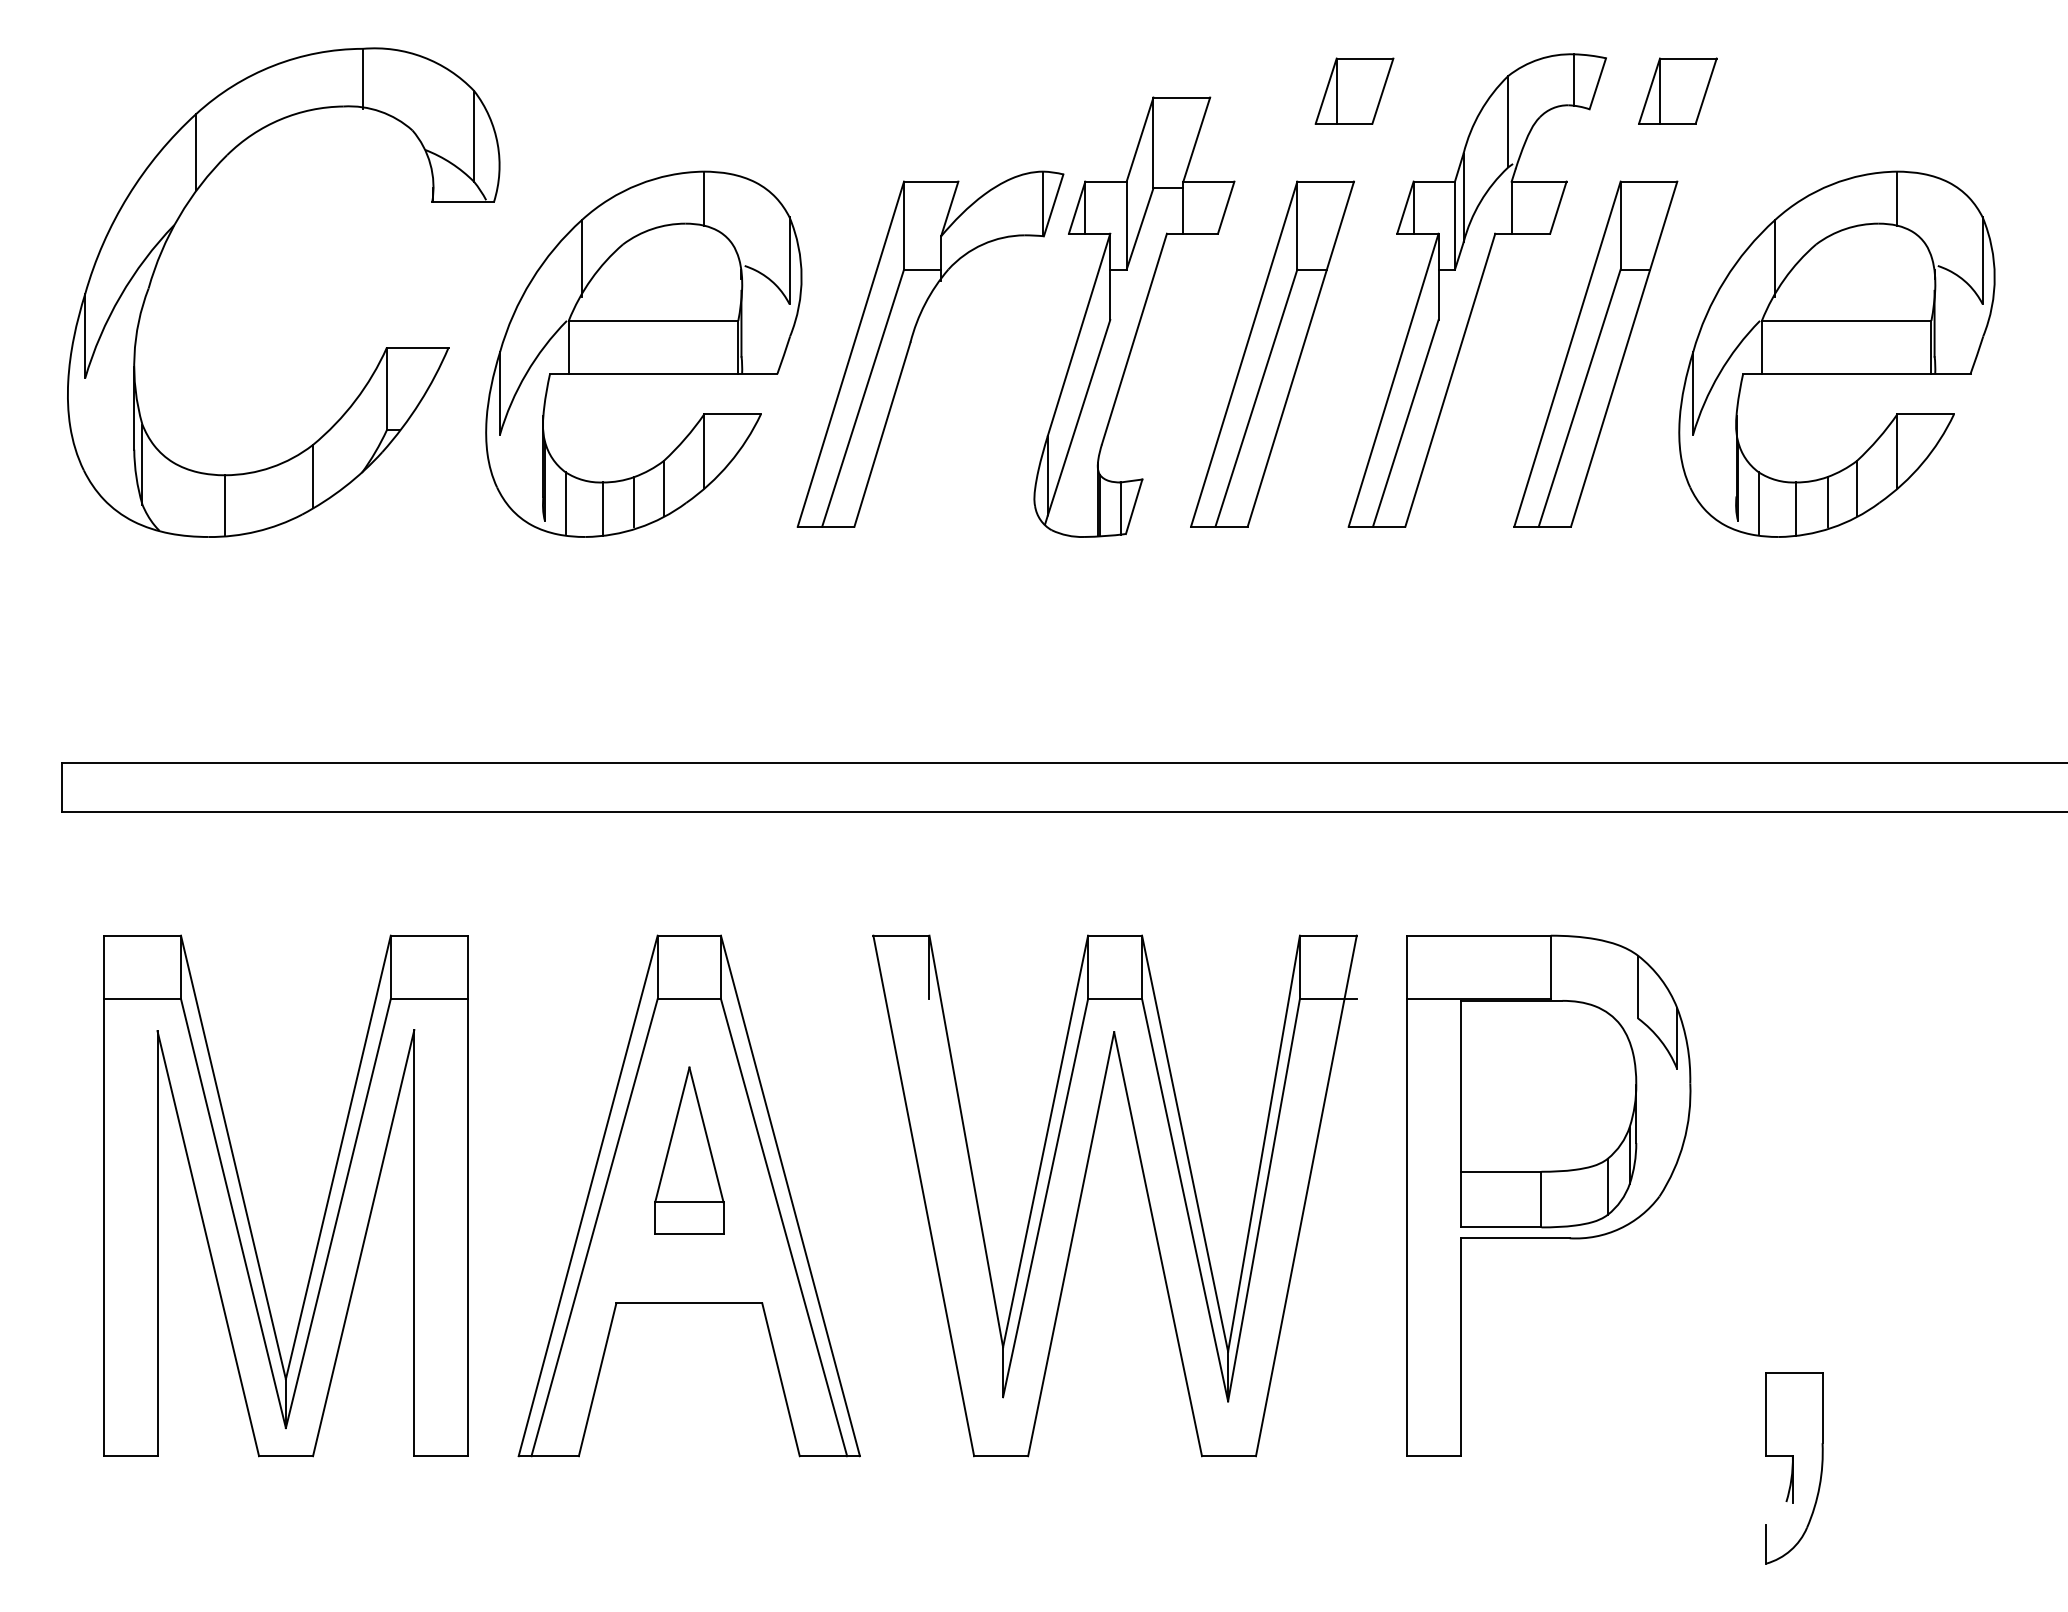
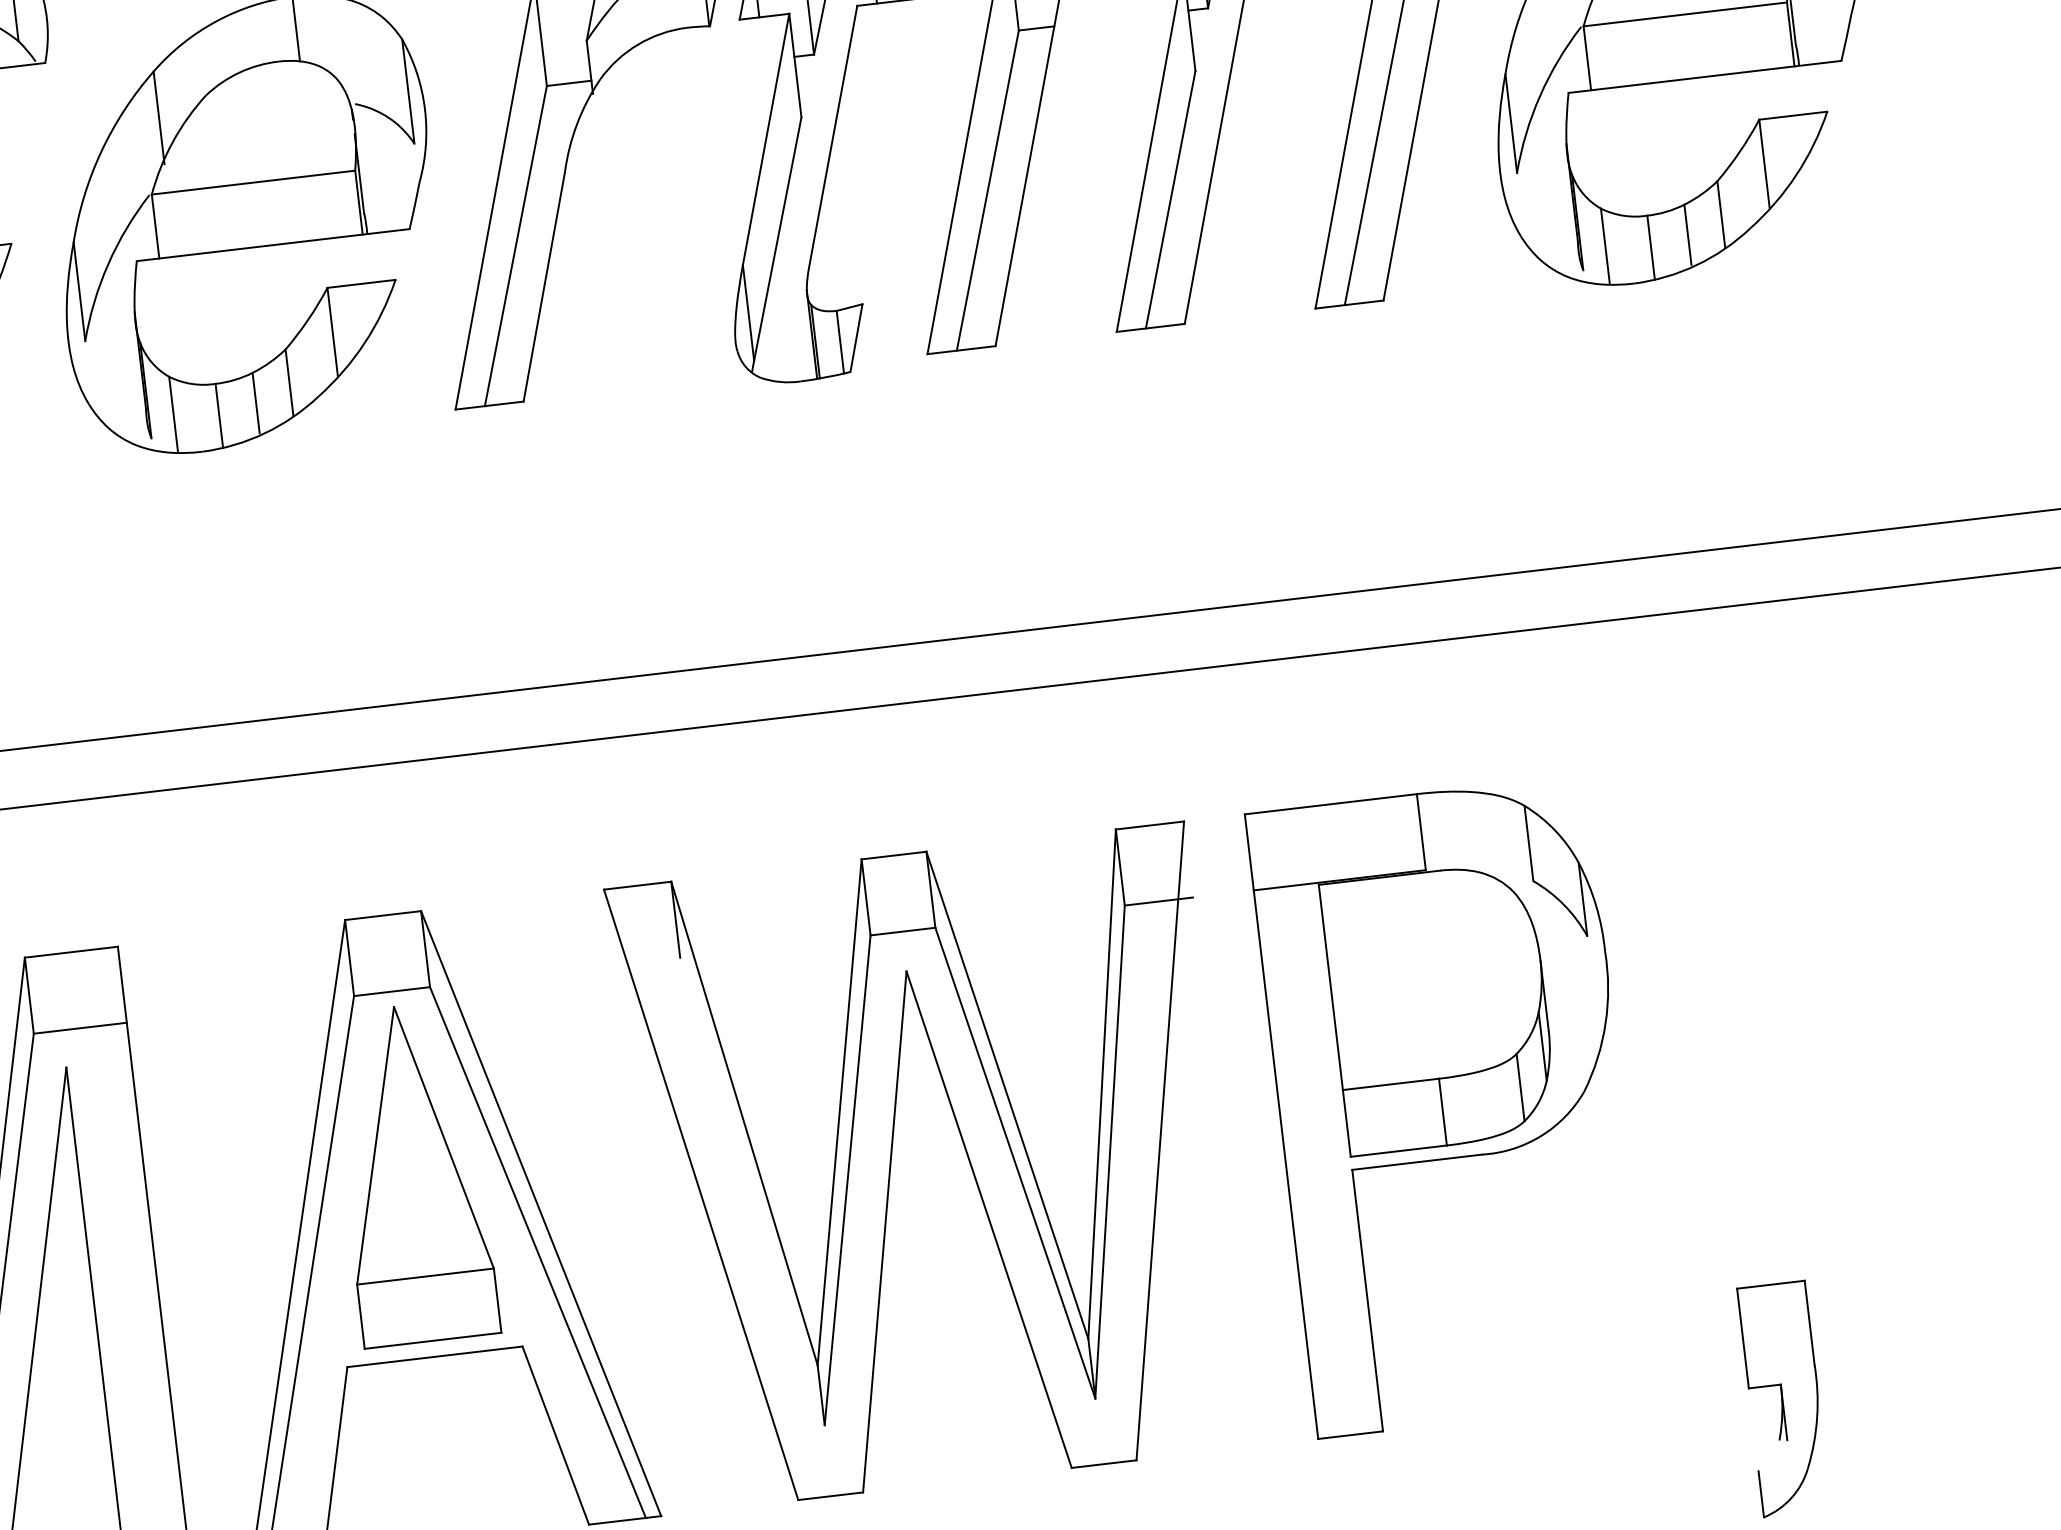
part: (689, 1150) -> (413, 1173), size x1.67

